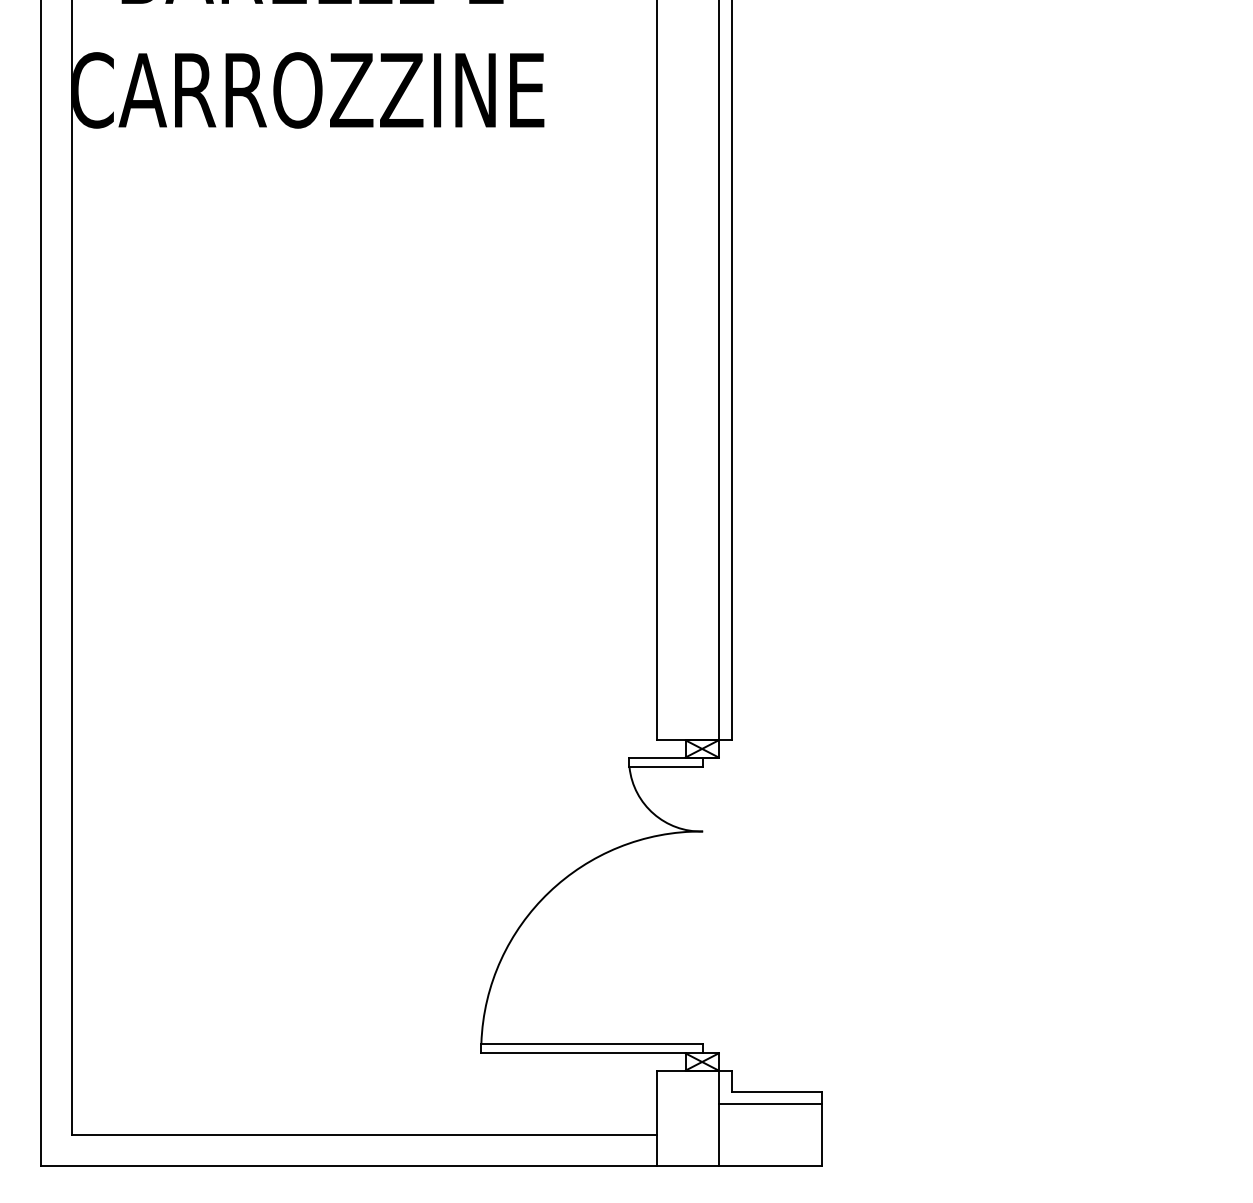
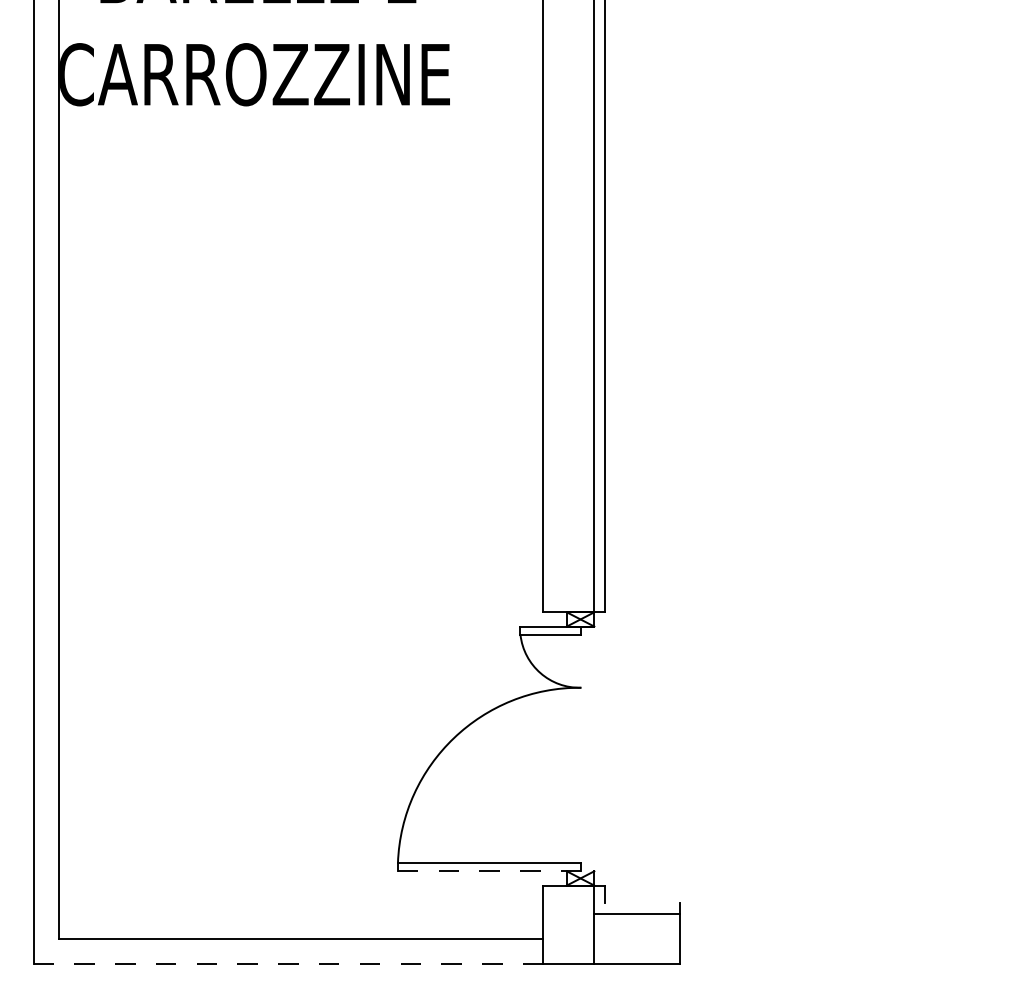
line: (600, 1053) -> (496, 871), solid -> dashed
line: (776, 1092) -> (642, 903), removed
line: (349, 1166) -> (288, 964), solid -> dashed

